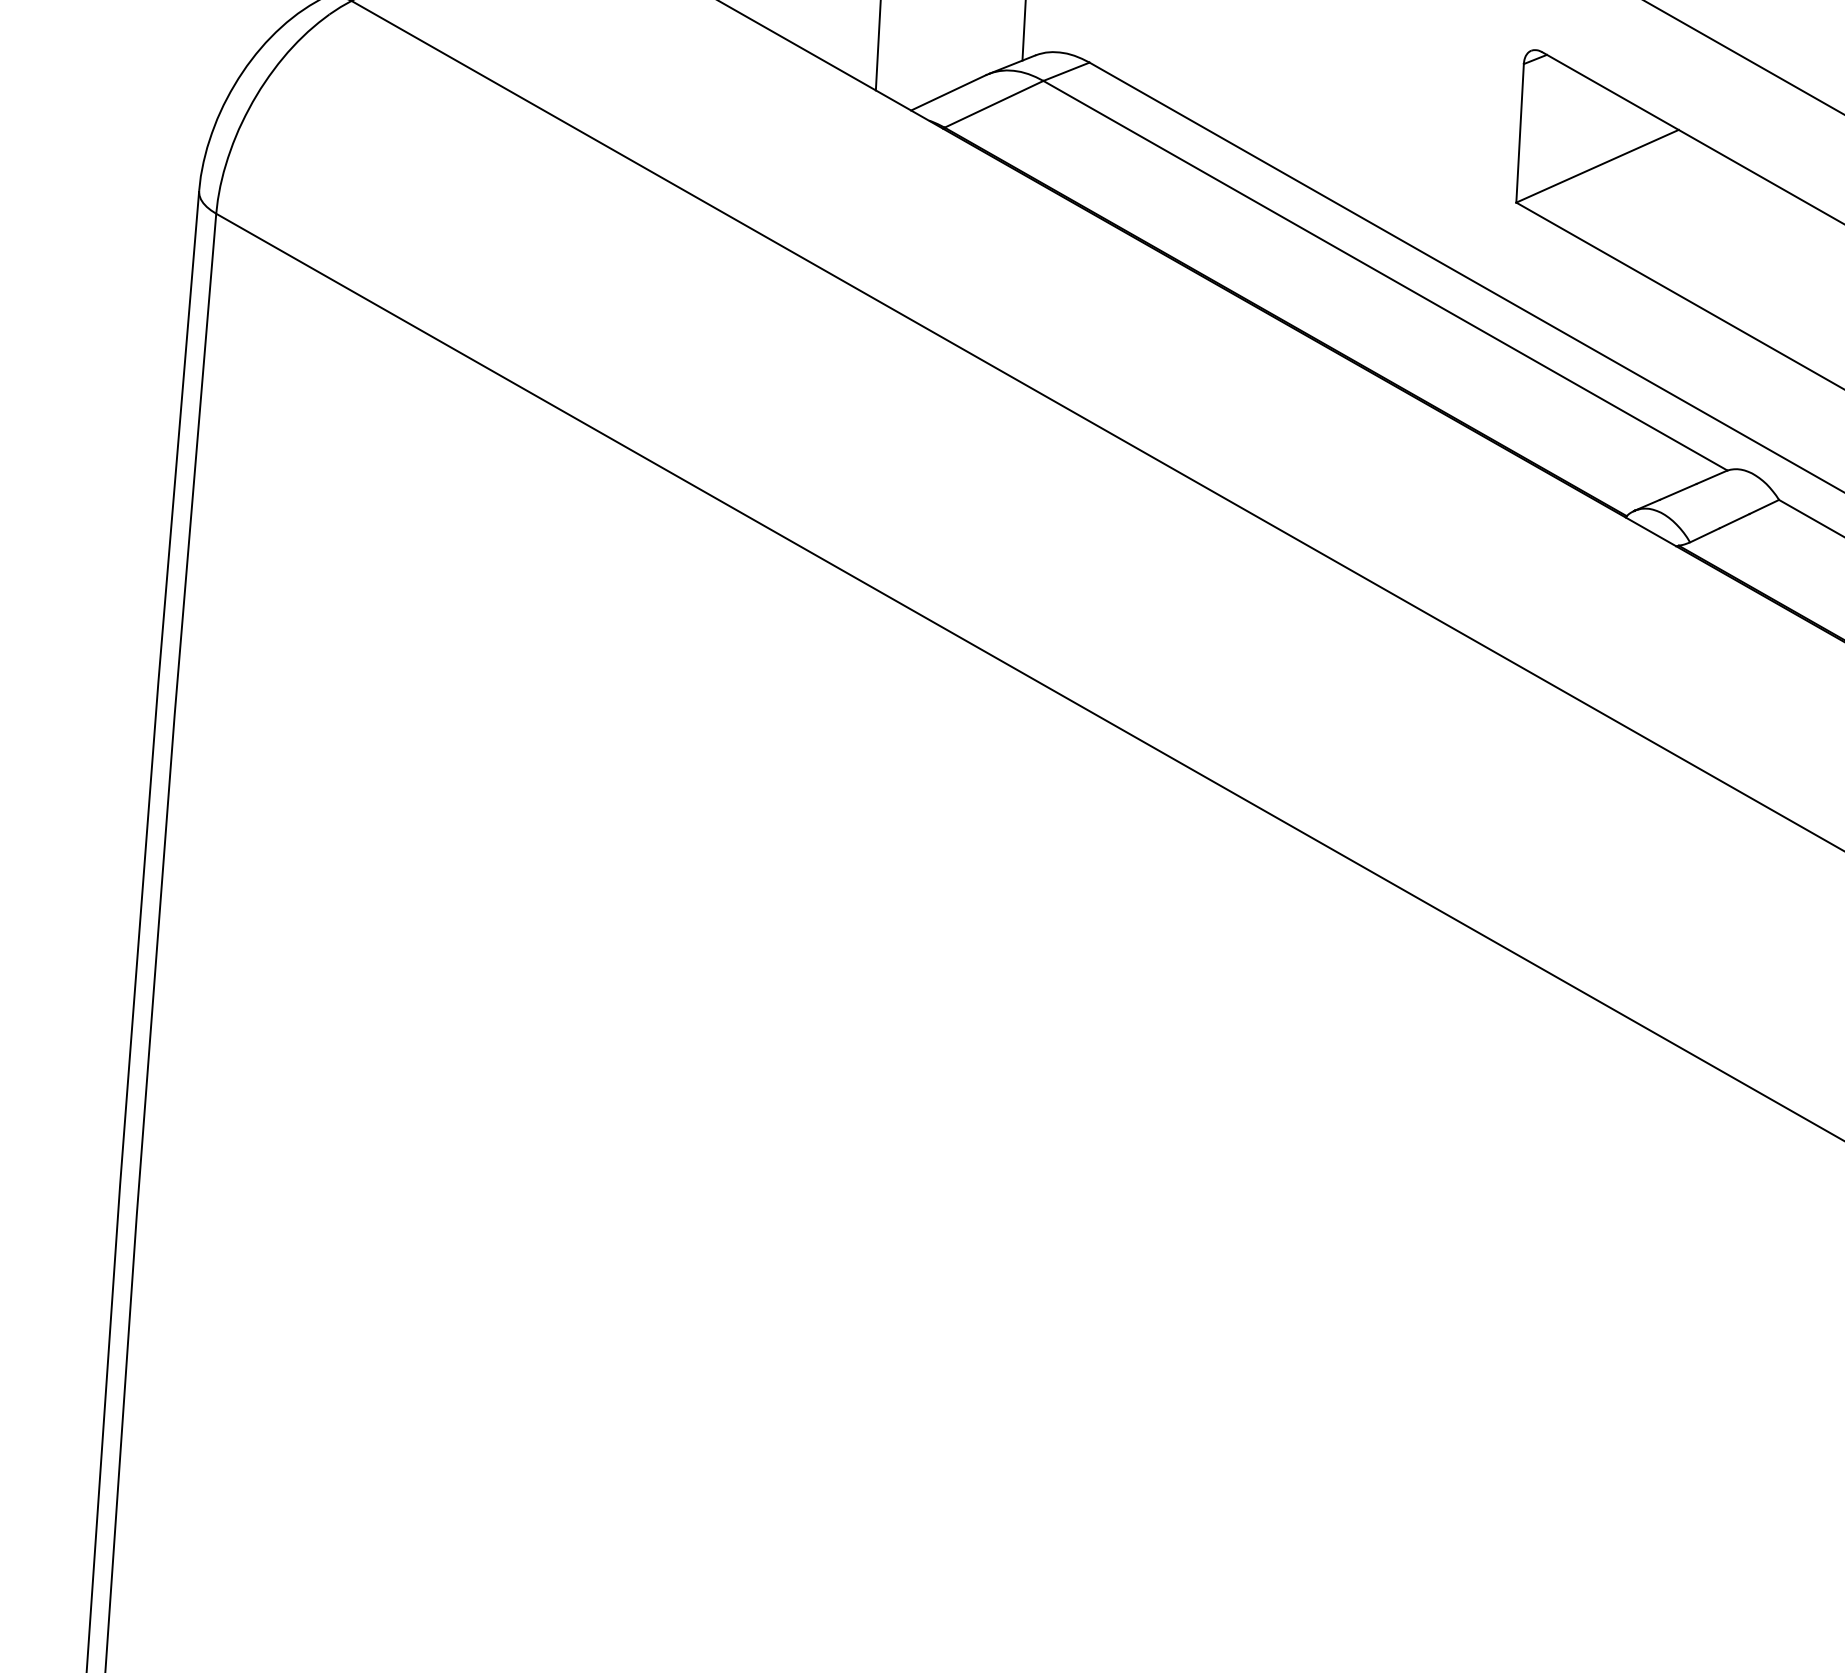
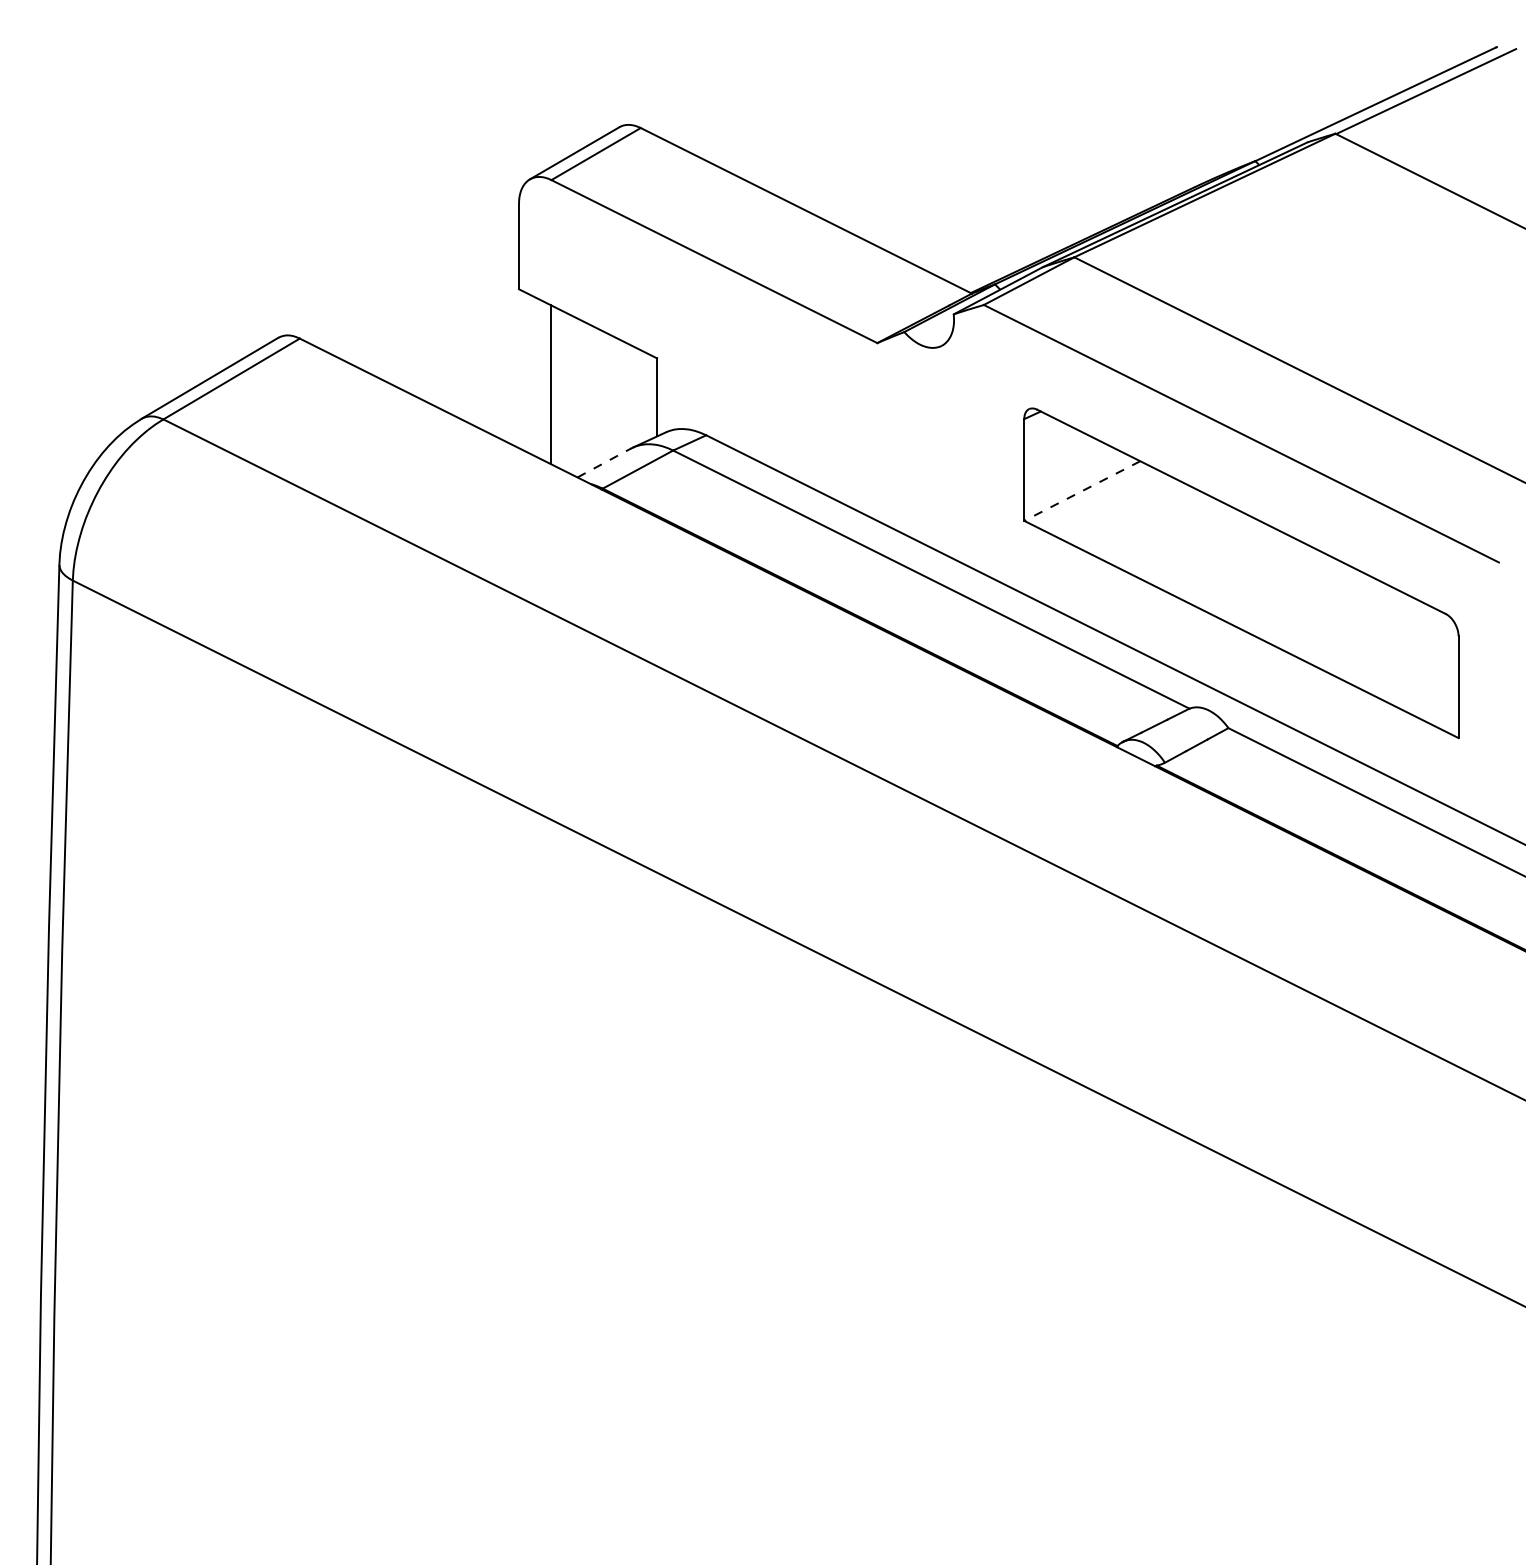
line: (948, 92) -> (604, 462), solid -> dashed
line: (1596, 166) -> (1081, 491), solid -> dashed

